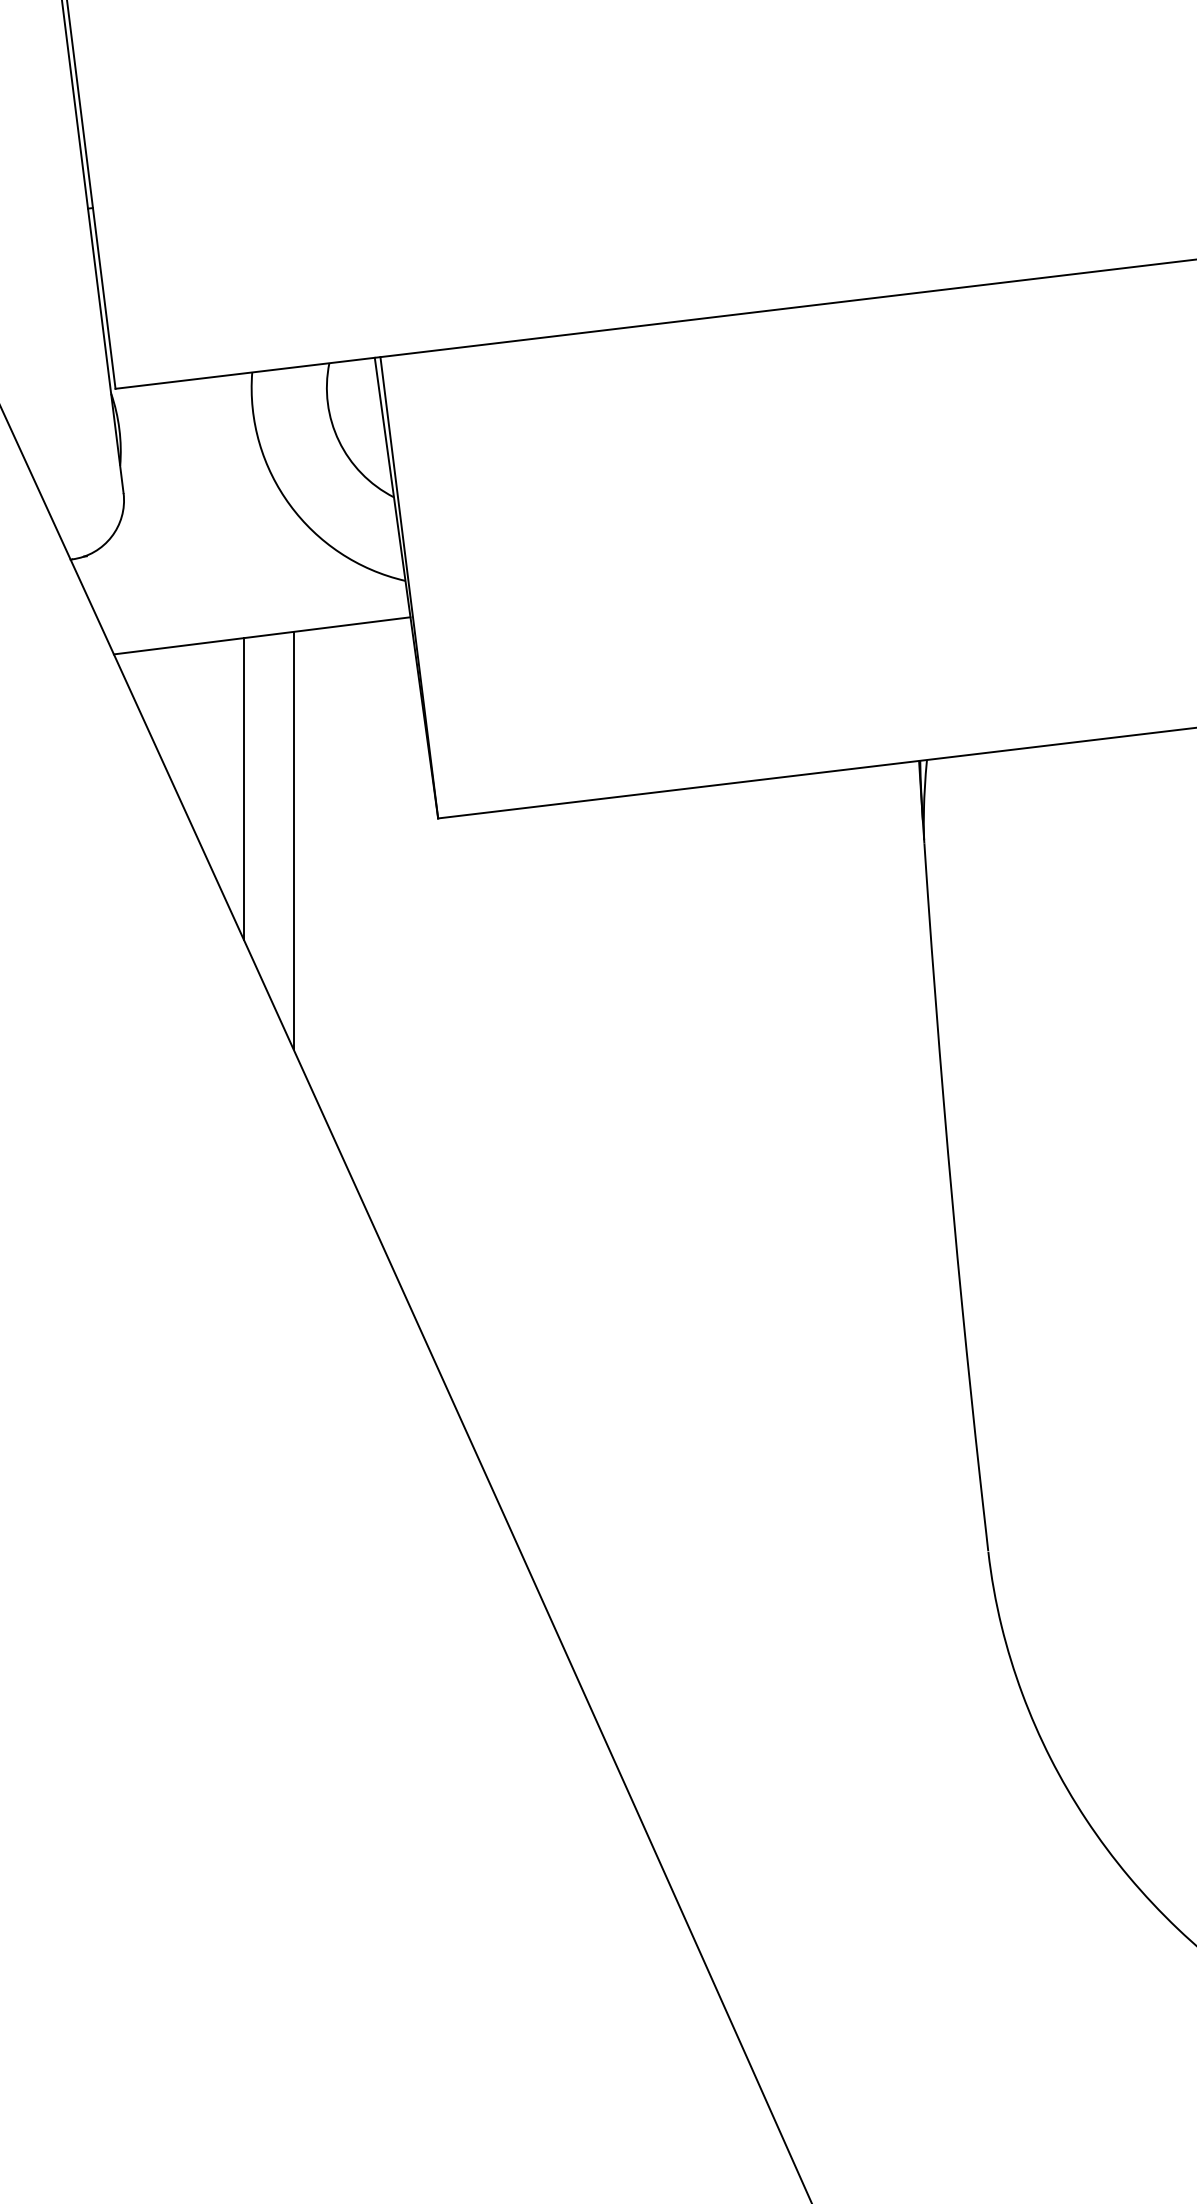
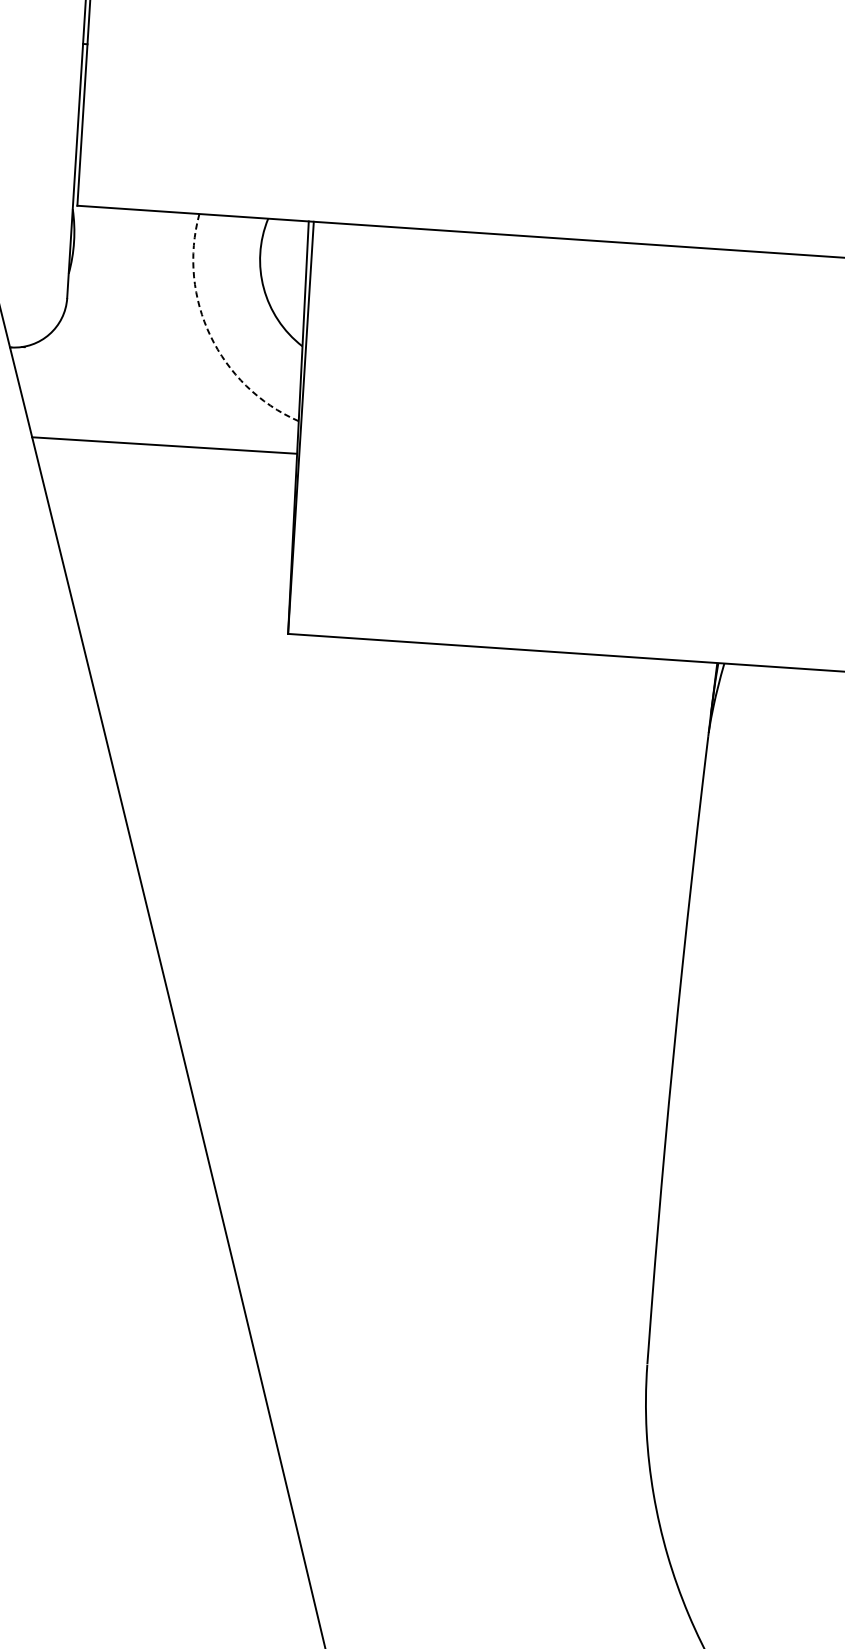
arc: (290, 505) -> (210, 336), solid -> dashed
line: (244, 789) -> (123, 576), removed
line: (293, 840) -> (158, 629), removed

